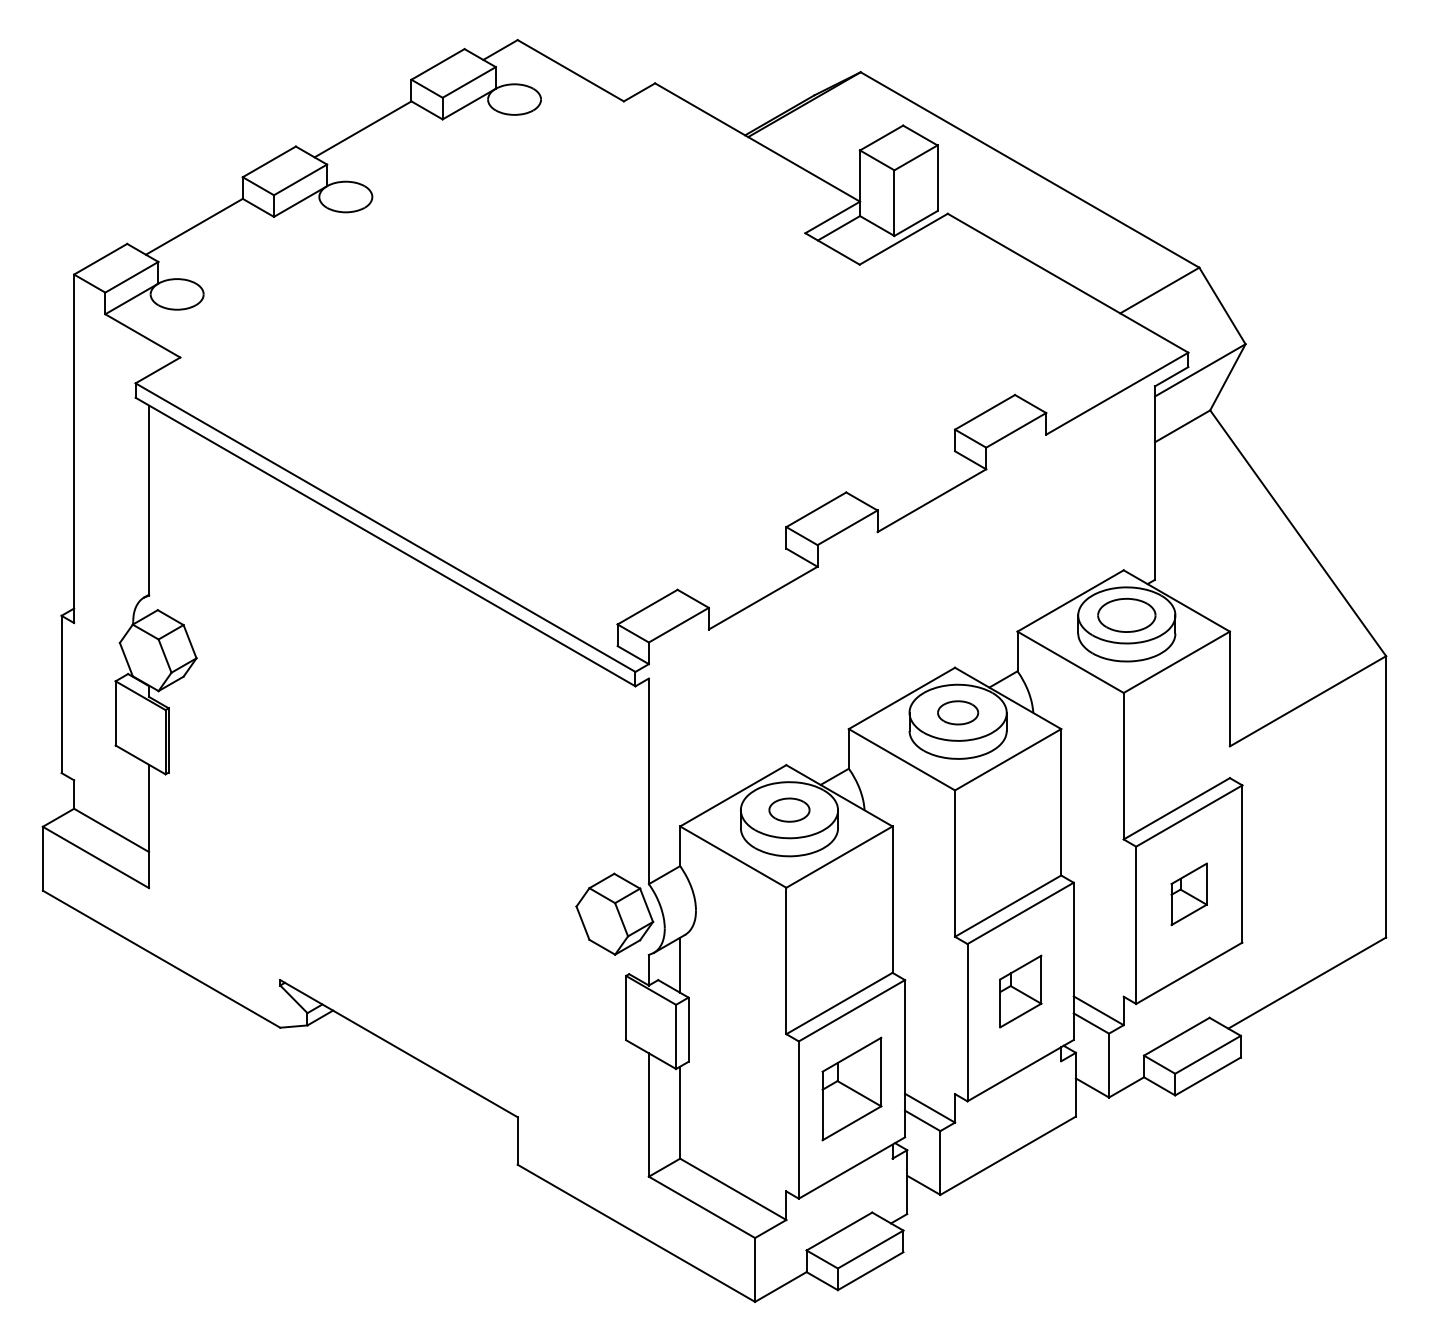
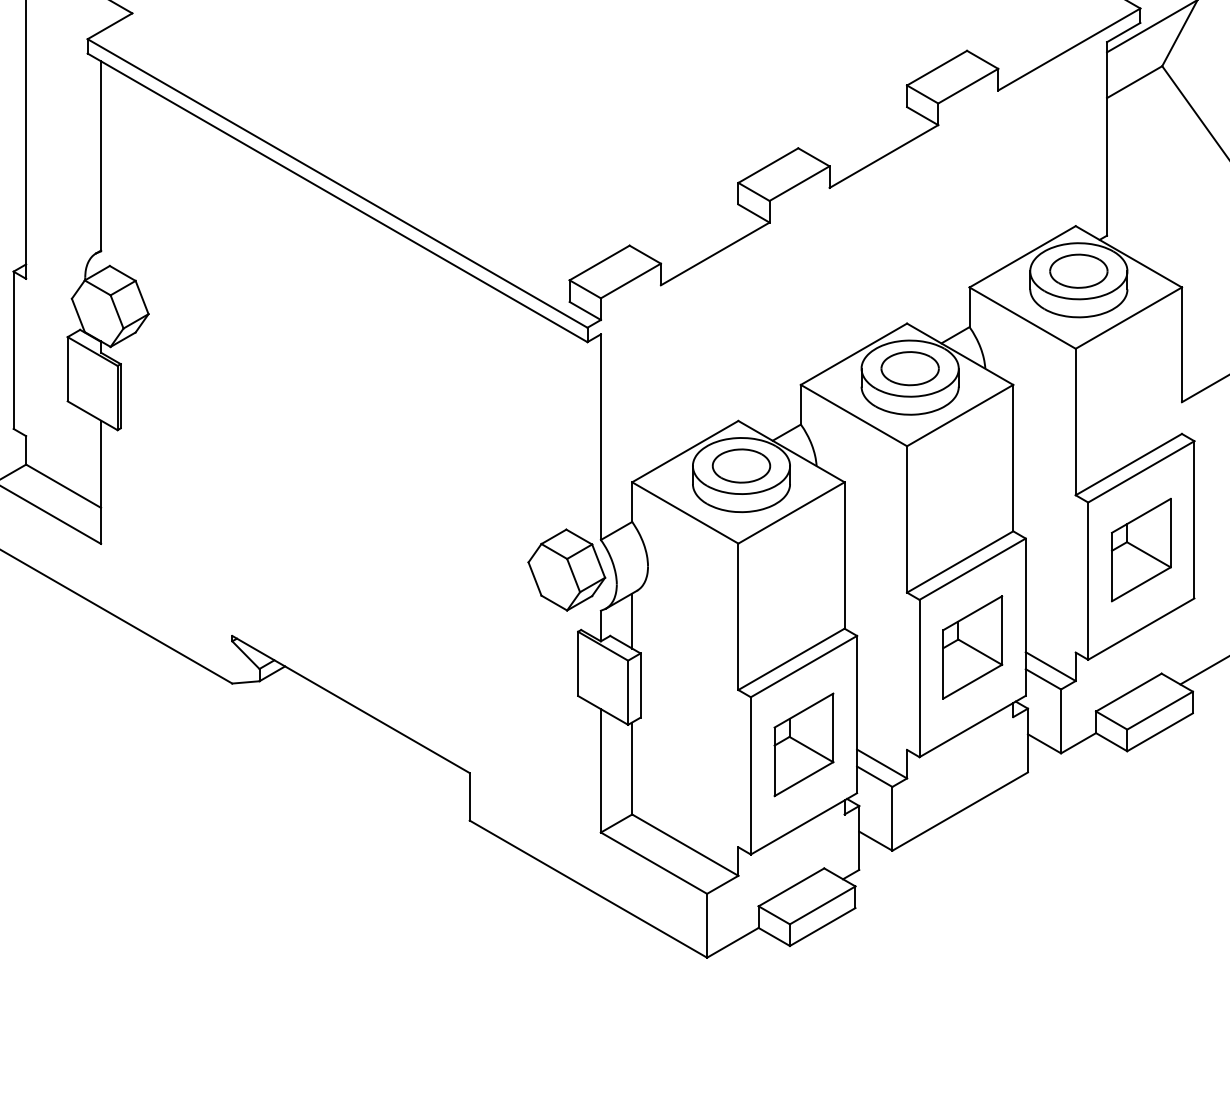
part: (957, 712) -> (909, 368), size x1.43
part: (789, 809) -> (741, 465), size x1.43
part: (1188, 894) -> (1140, 550), size x1.67
part: (1020, 991) -> (972, 647), size x1.43

